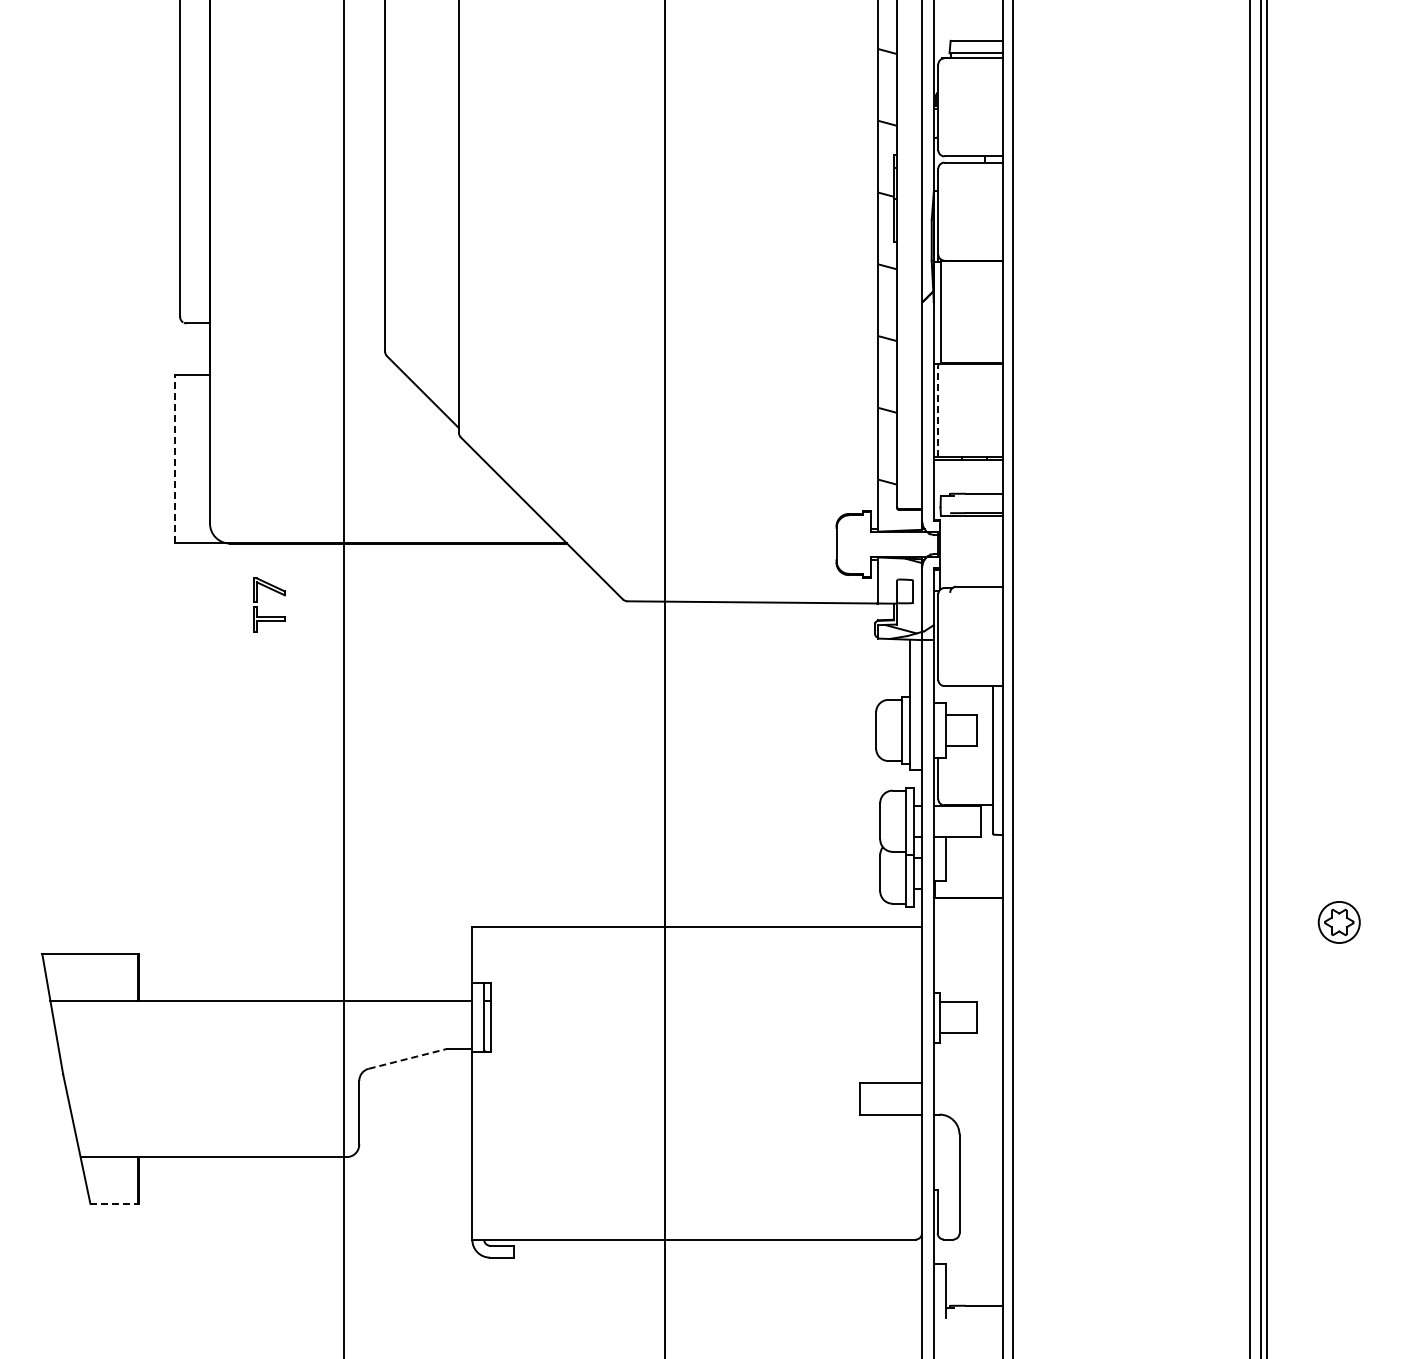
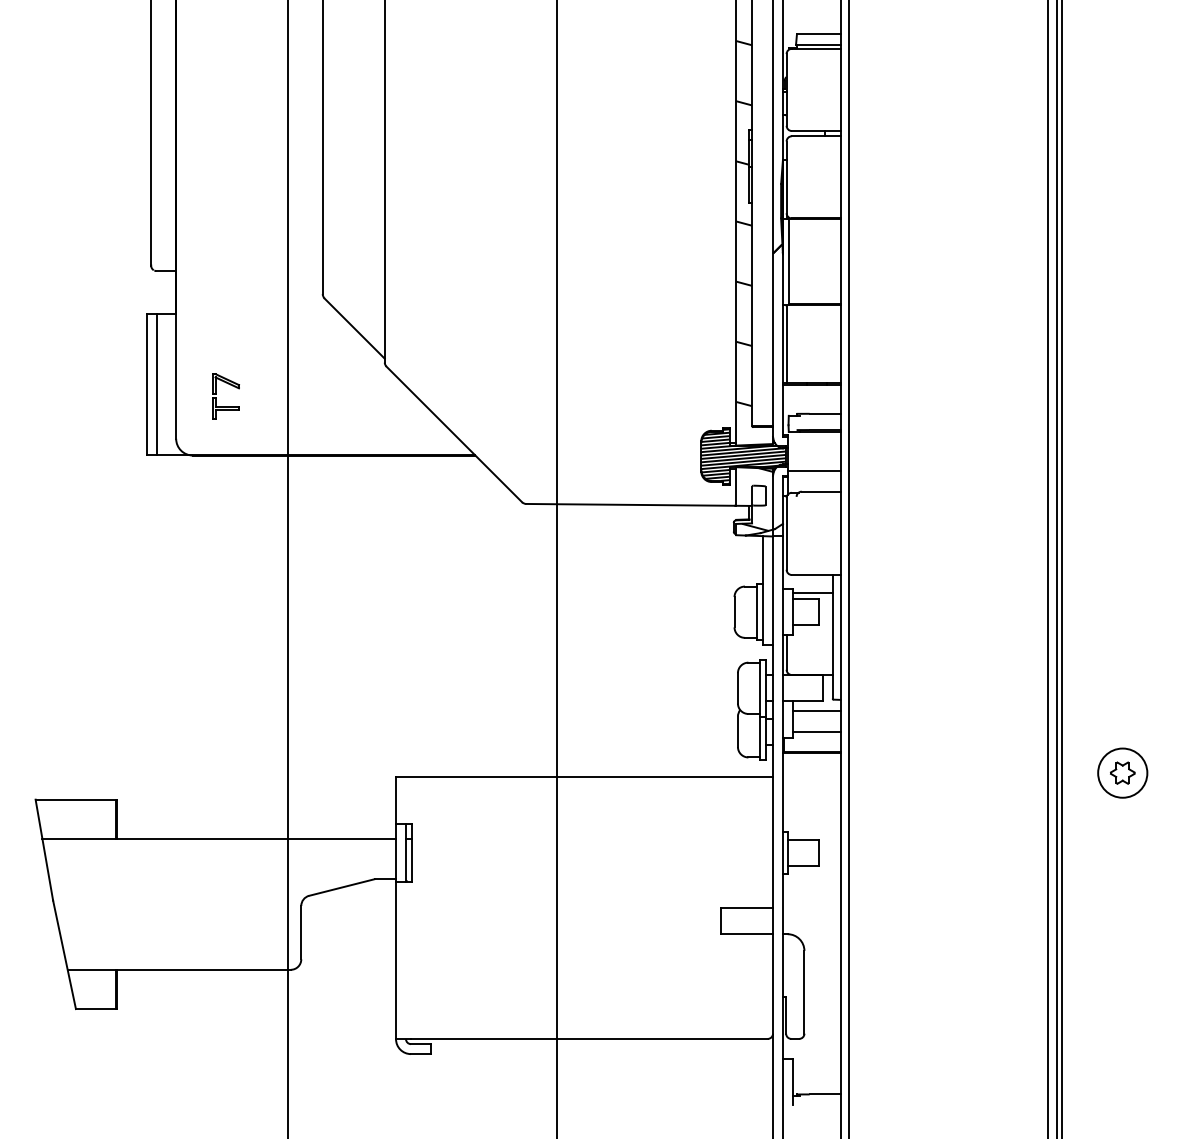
line: (938, 411) -> (786, 344), dashed -> solid
line: (175, 458) -> (147, 384), dashed -> solid
line: (186, 458) -> (156, 384), added
hatch: (886, 544) -> (743, 456), added
line: (970, 561) -> (813, 470), added
part: (269, 616) -> (226, 406), moved
line: (969, 707) -> (812, 592), added
line: (974, 848) -> (816, 711), added
line: (974, 873) -> (816, 732), added
circle: (1338, 922) -> (1122, 773), size x1.43
line: (408, 1058) -> (342, 887), dashed -> solid
line: (114, 1203) -> (96, 1008), dashed -> solid

